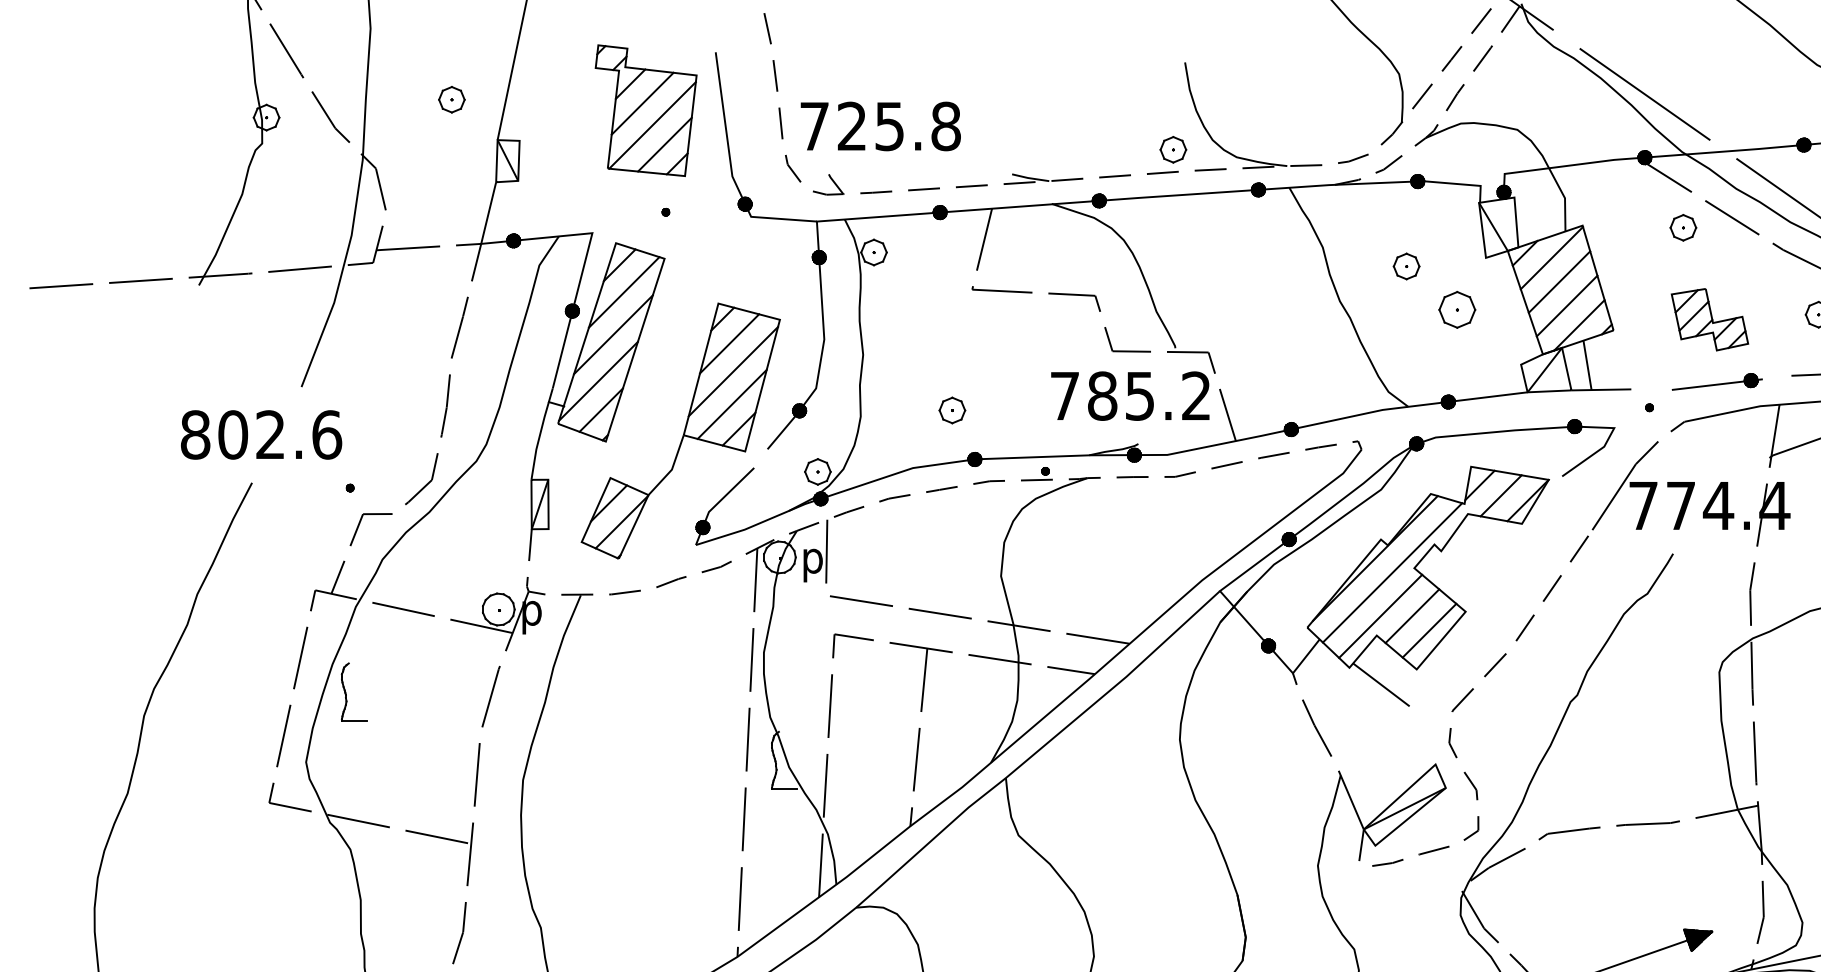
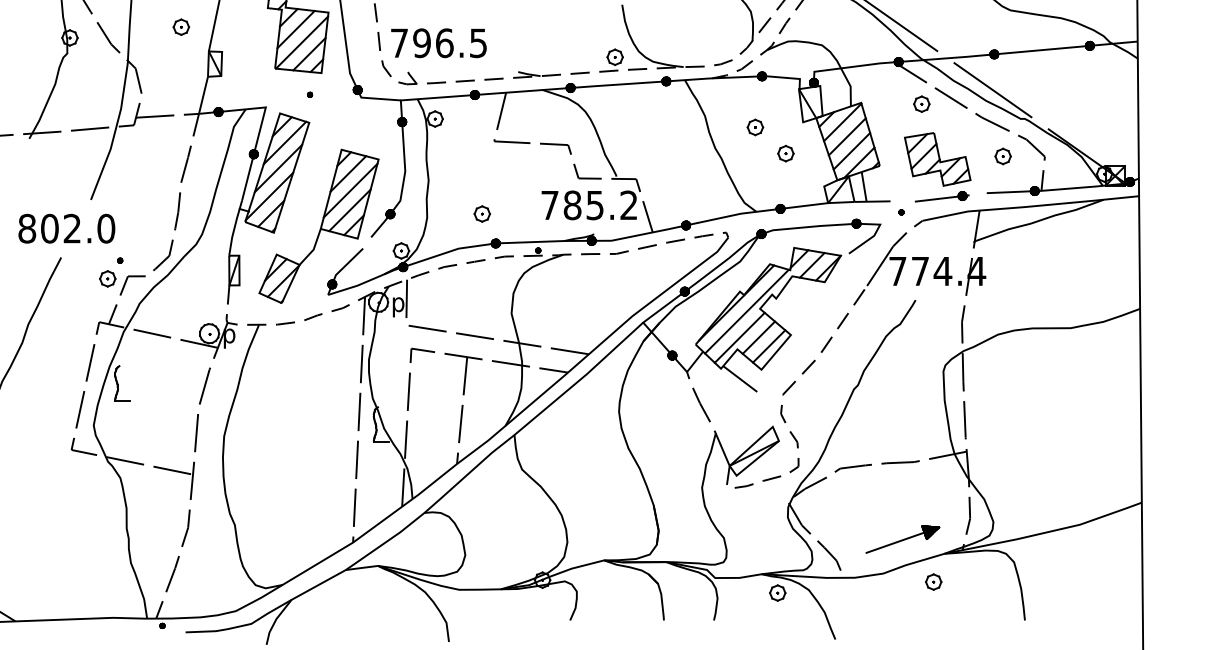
text: (899, 126) -> (450, 43), 725.8 -> 796.5
part: (1456, 309) -> (785, 153), size x0.71
part: (1709, 319) -> (937, 159), size x1.43
text: (327, 434) -> (106, 228), 802.6 -> 802.0
part: (329, 517) -> (107, 278), added

